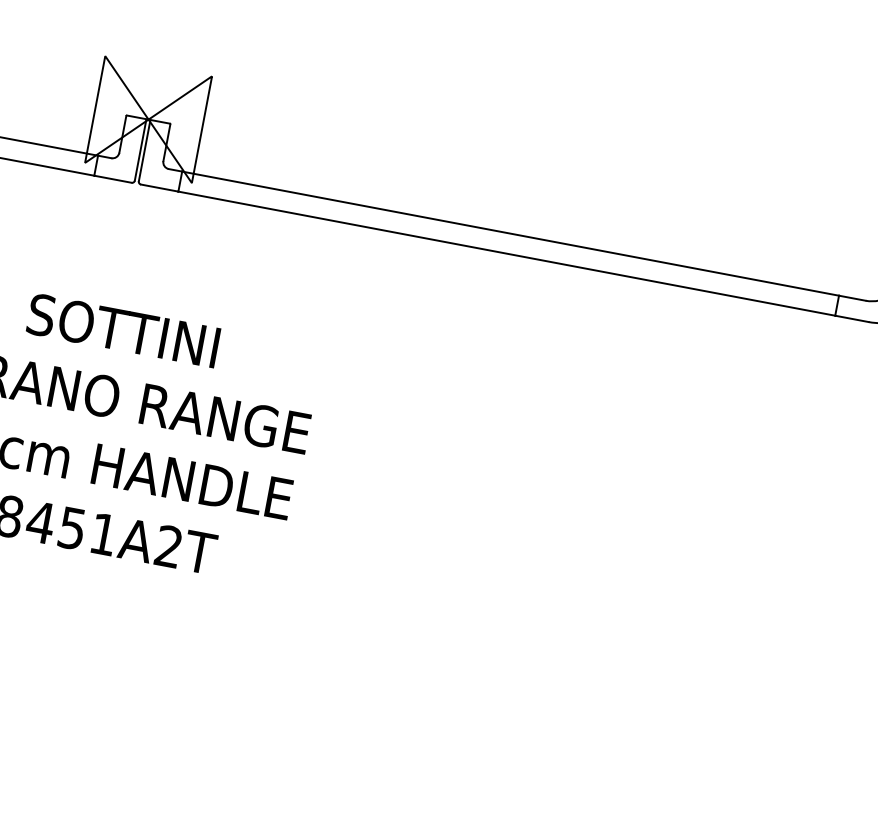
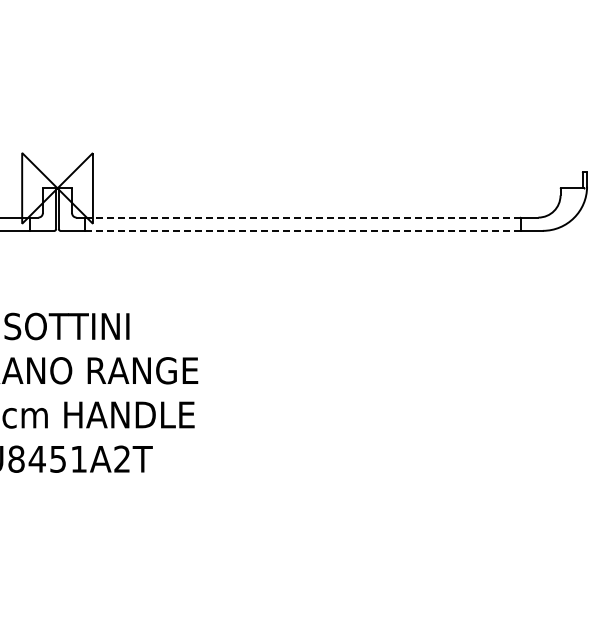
line: (511, 233) -> (303, 217), solid -> dashed
line: (507, 253) -> (303, 230), solid -> dashed

